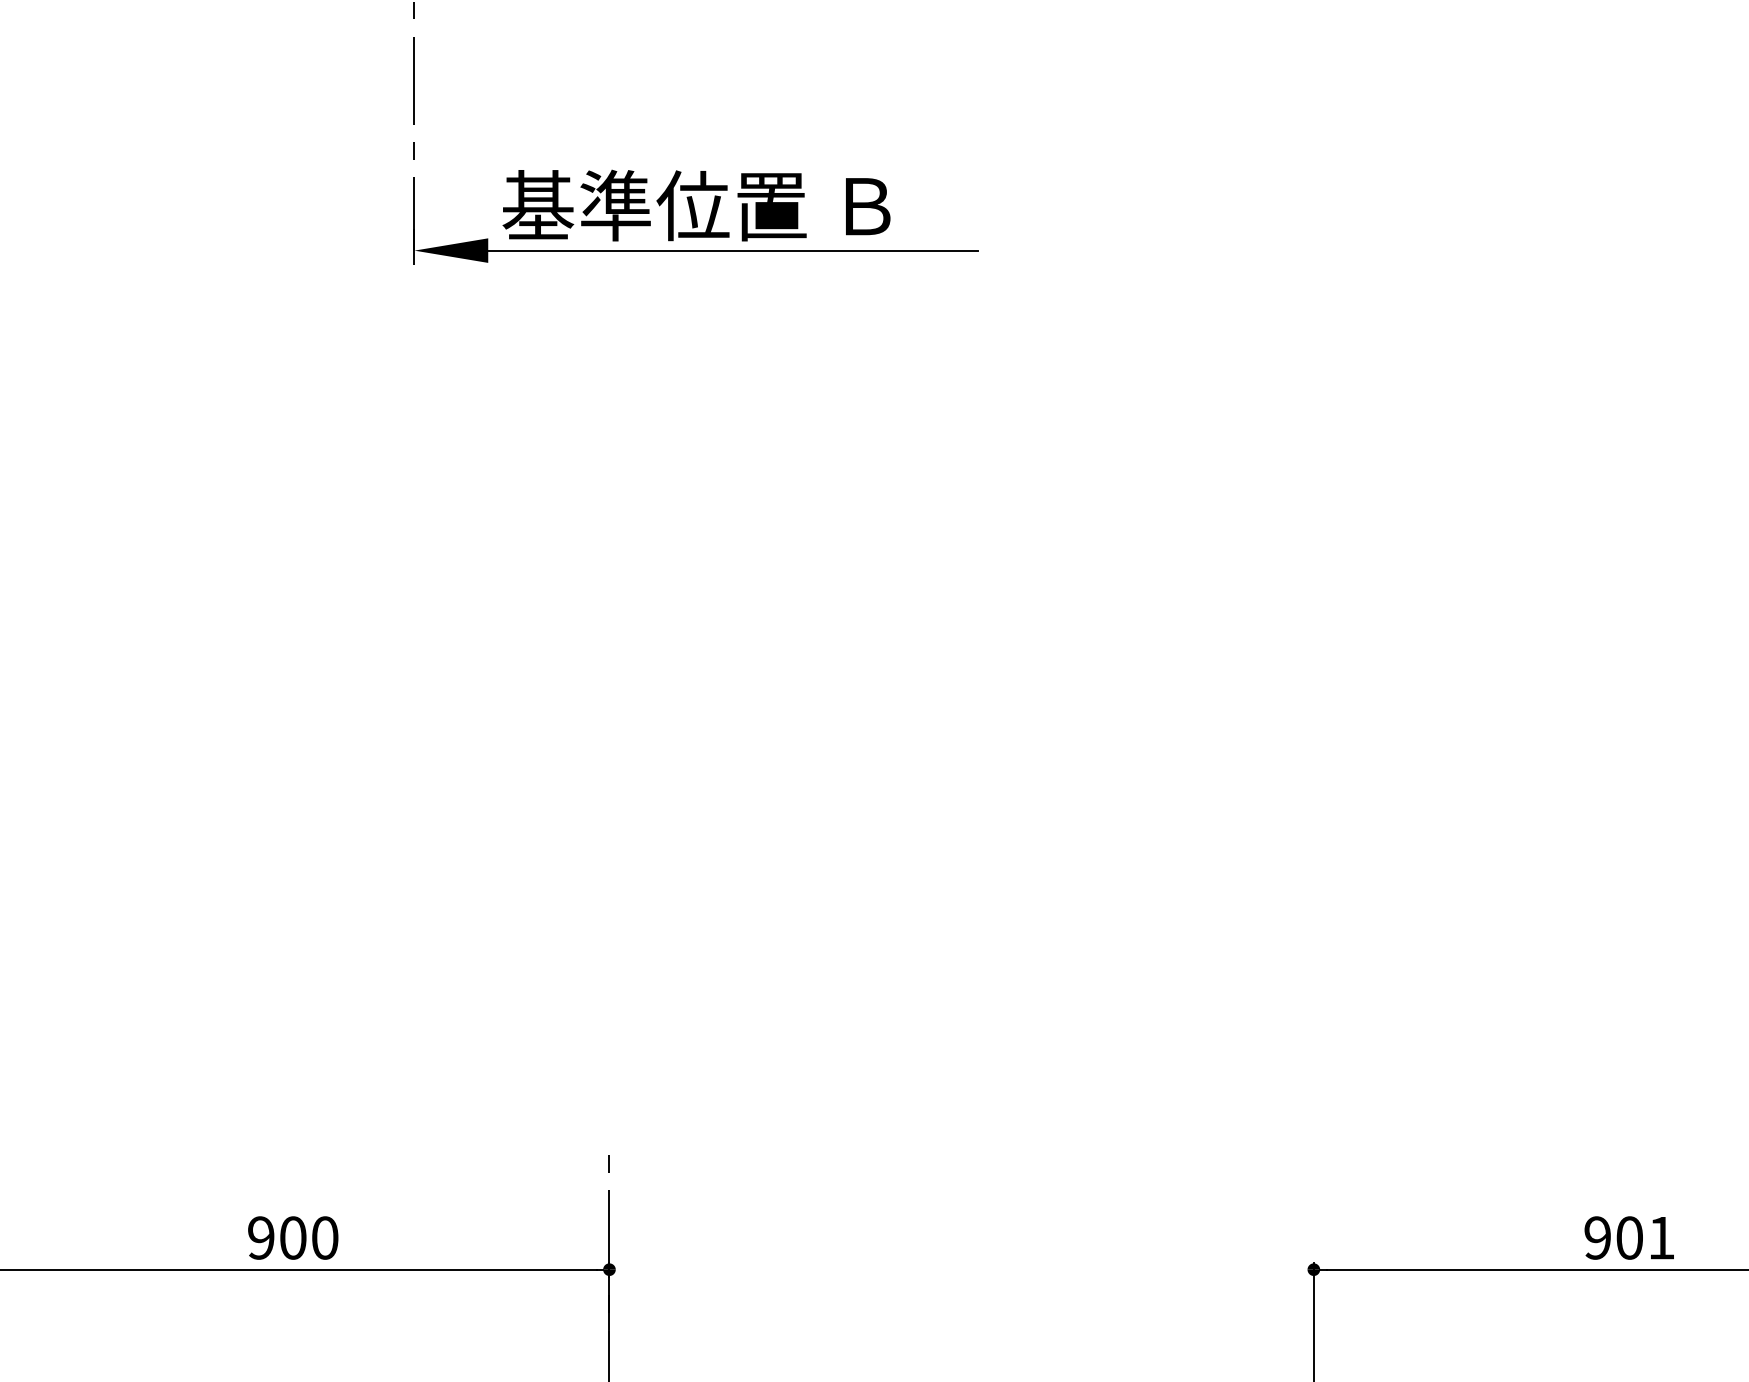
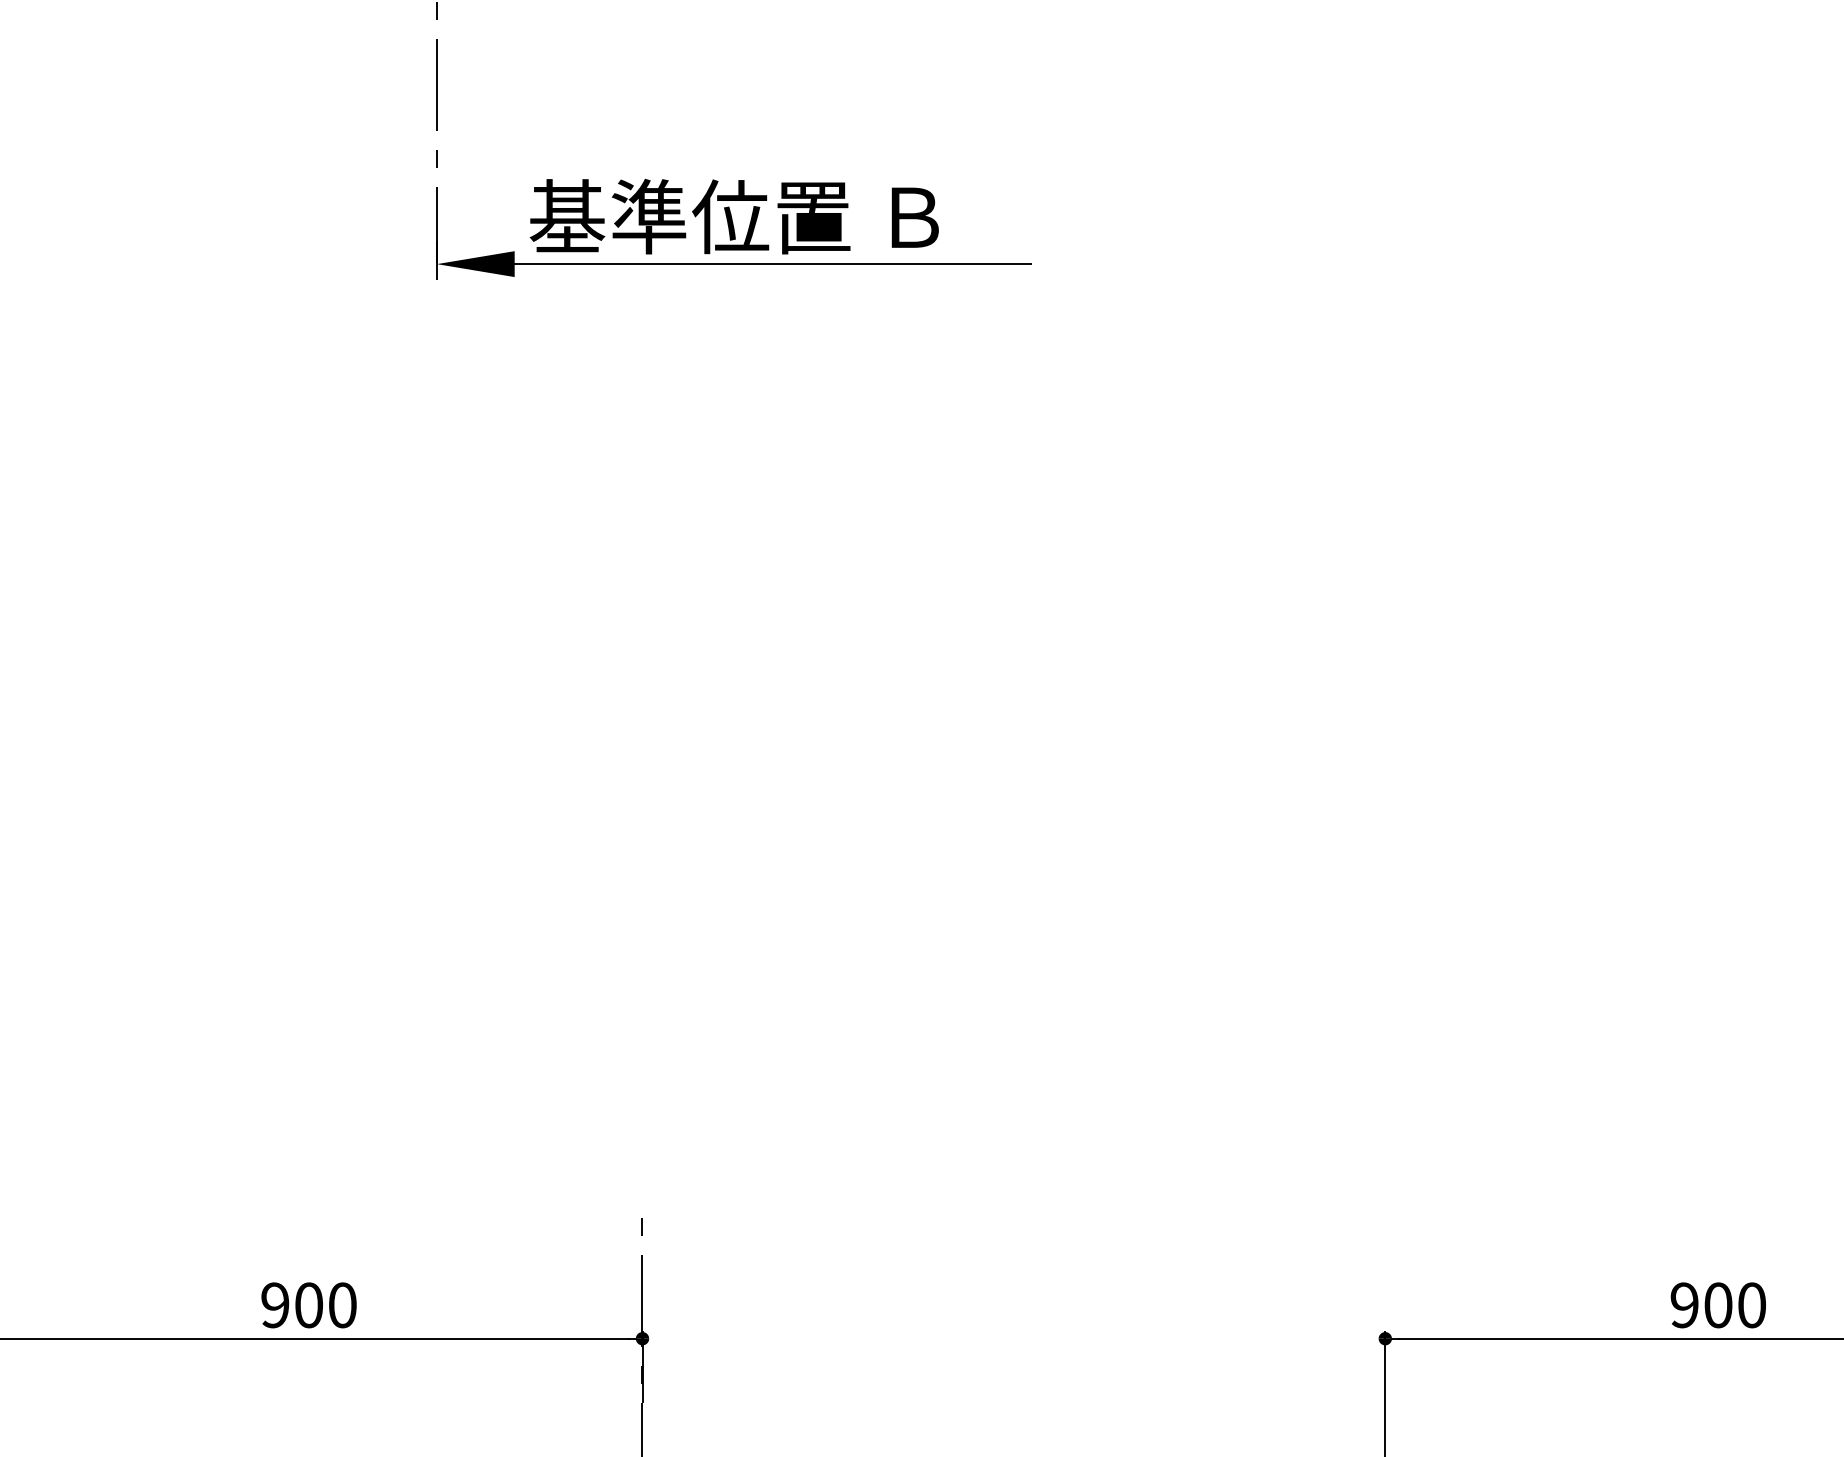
text: (1661, 1237) -> (1751, 1304), 901 -> 900

